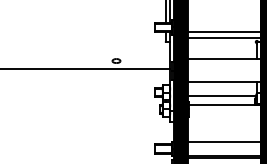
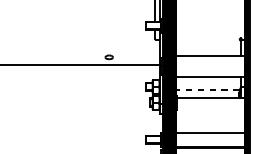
line: (224, 31) -> (210, 29), removed
line: (224, 38) -> (210, 36), removed
line: (221, 95) -> (207, 89), solid -> dashed

